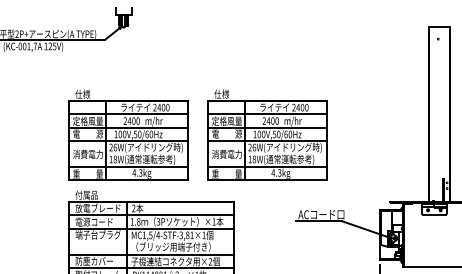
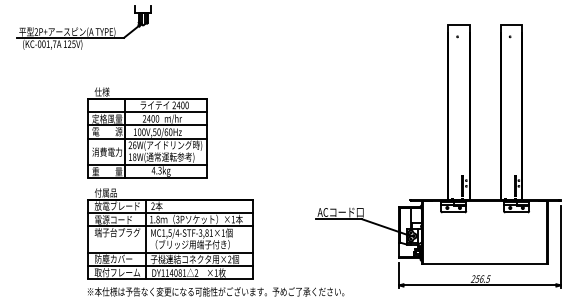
part: (267, 134) -> (286, 132), removed

